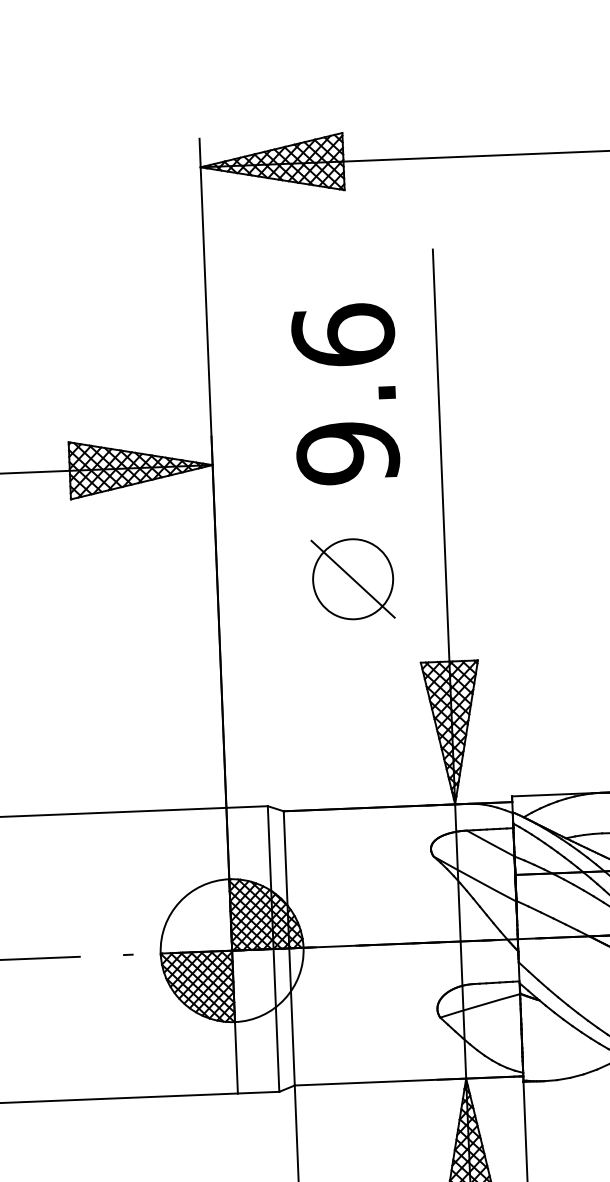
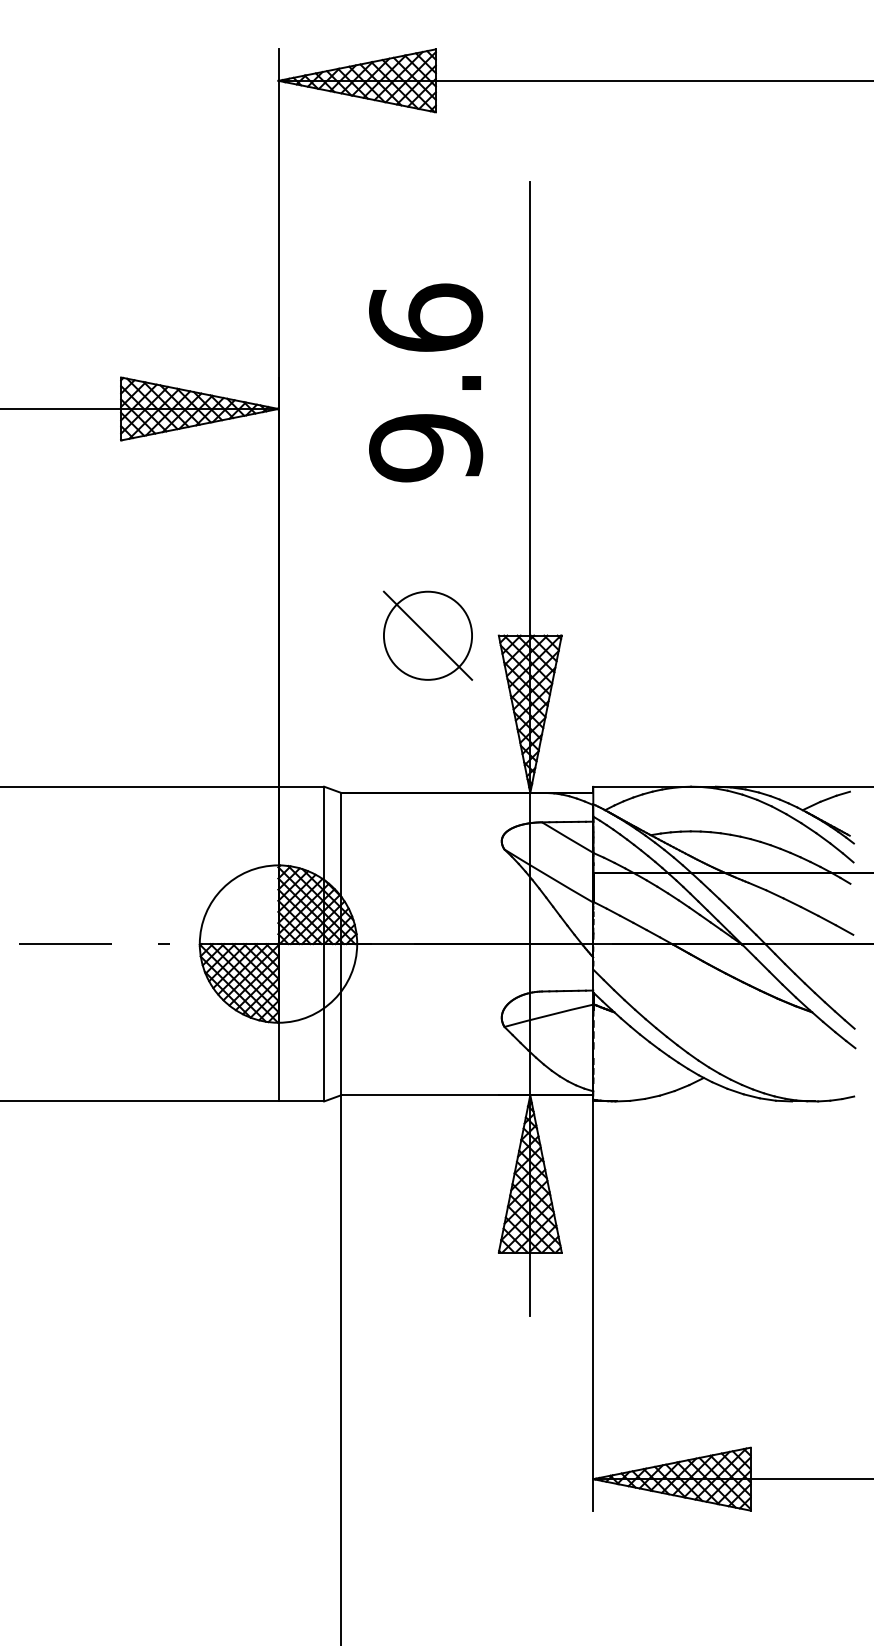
text: (346, 393) -> (426, 382), moved
part: (352, 579) -> (427, 635), moved

